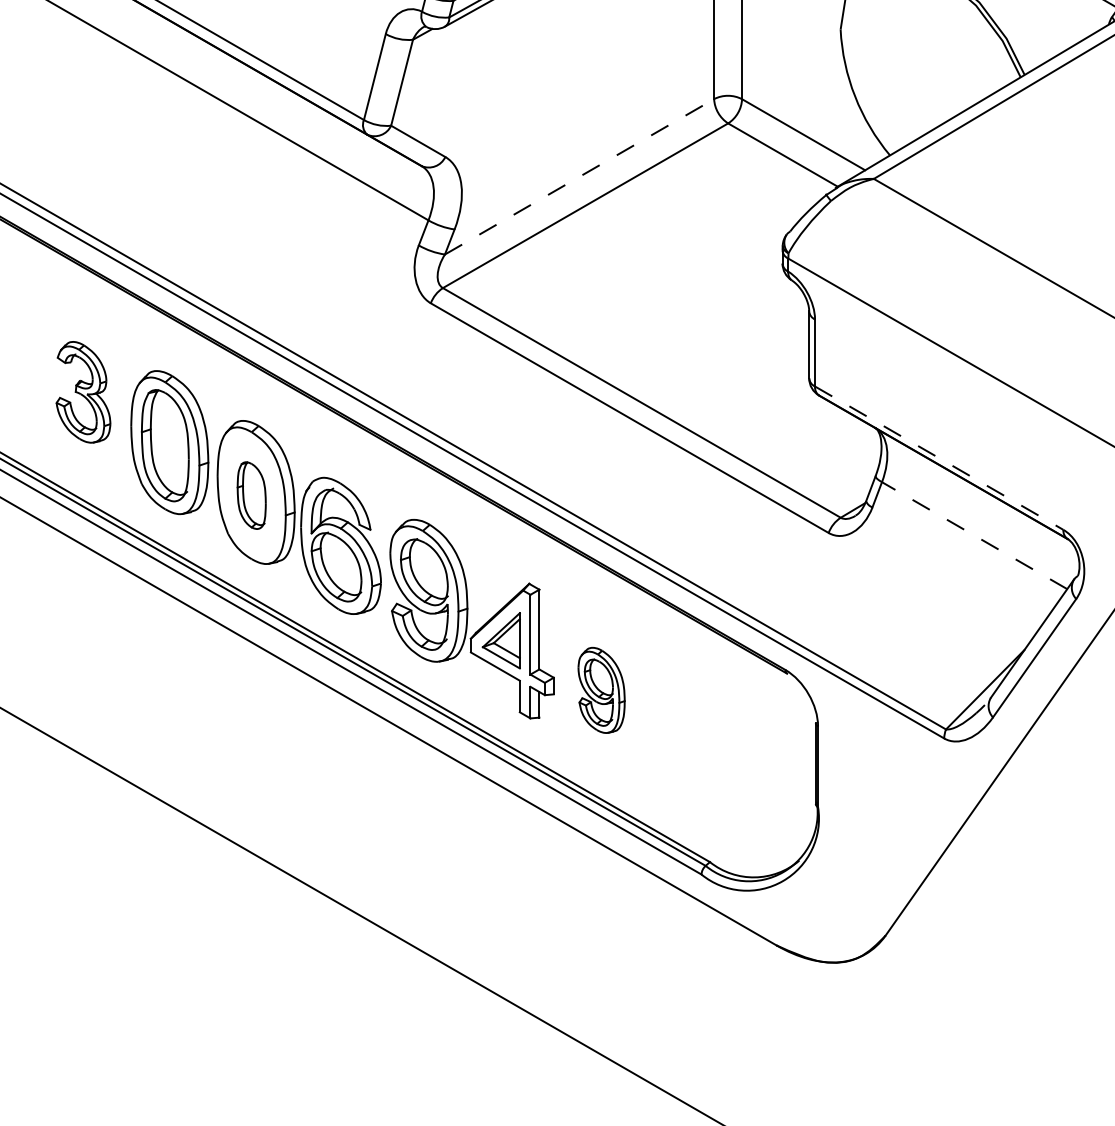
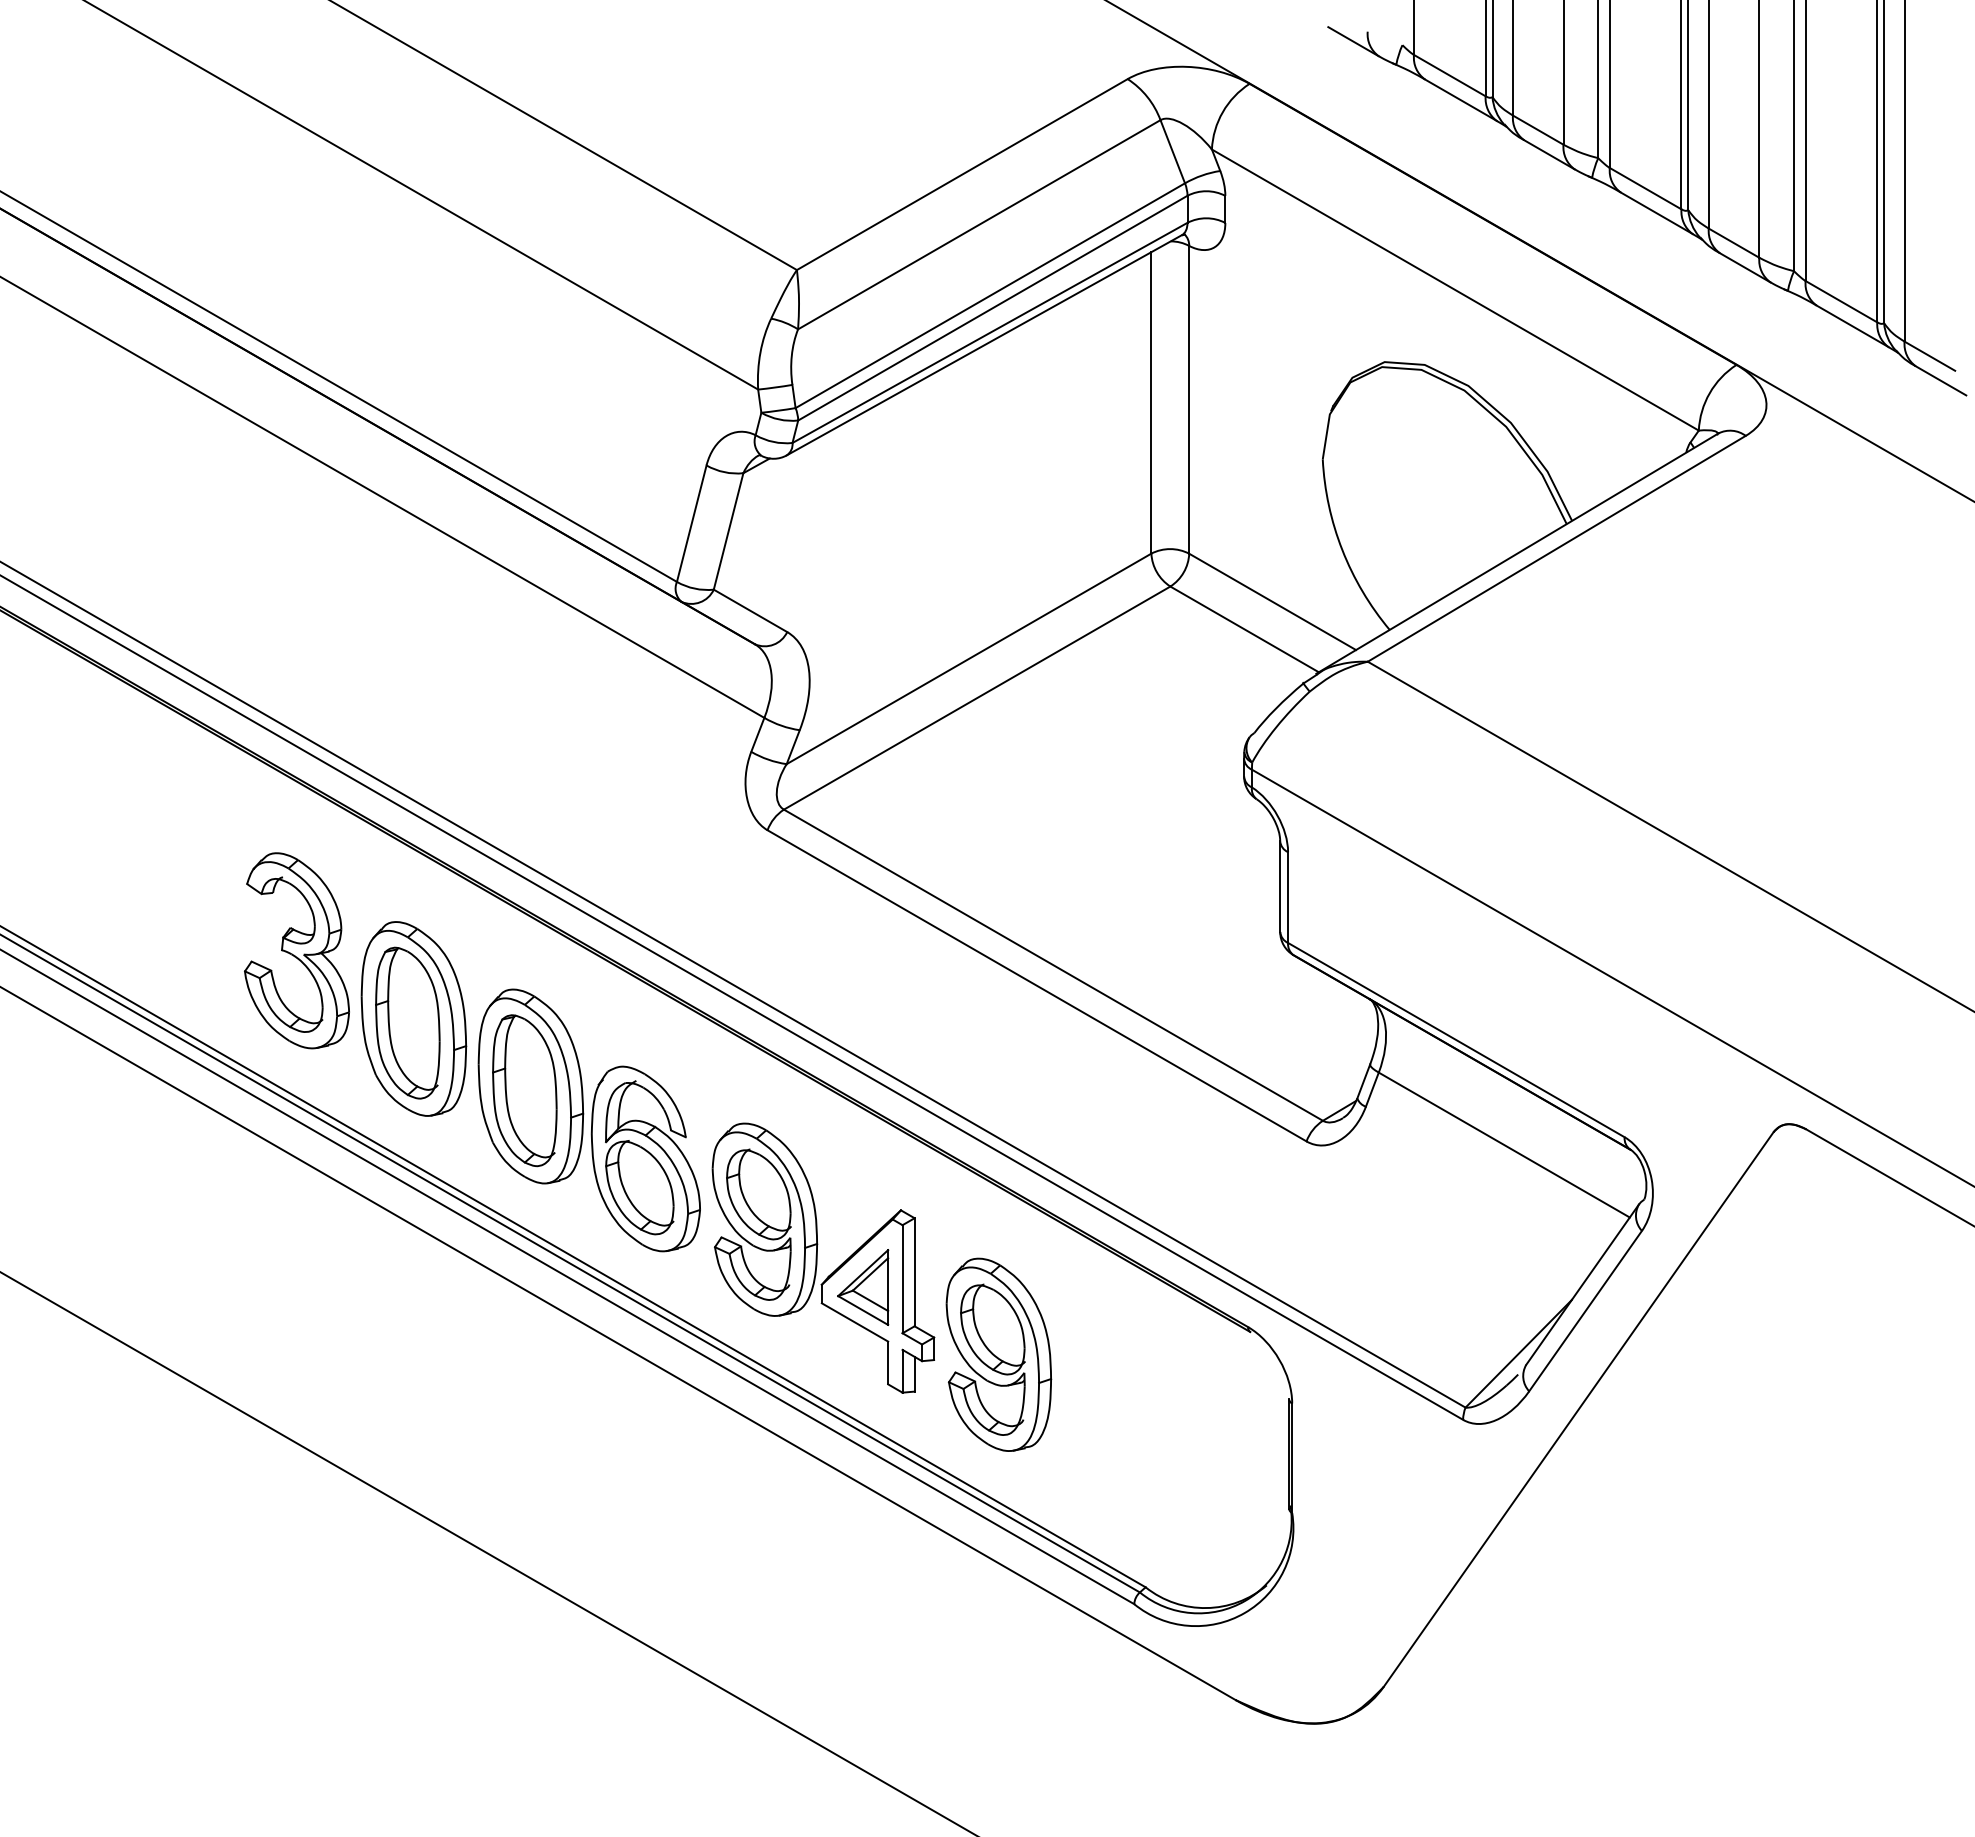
line: (579, 176) -> (969, 658), dashed -> solid
part: (83, 392) -> (296, 950), size x1.43
line: (939, 458) -> (1456, 1040), dashed -> solid
part: (251, 495) -> (524, 1090), size x1.67
line: (974, 535) -> (1504, 1145), dashed -> solid
part: (601, 690) -> (998, 1354), size x1.67

